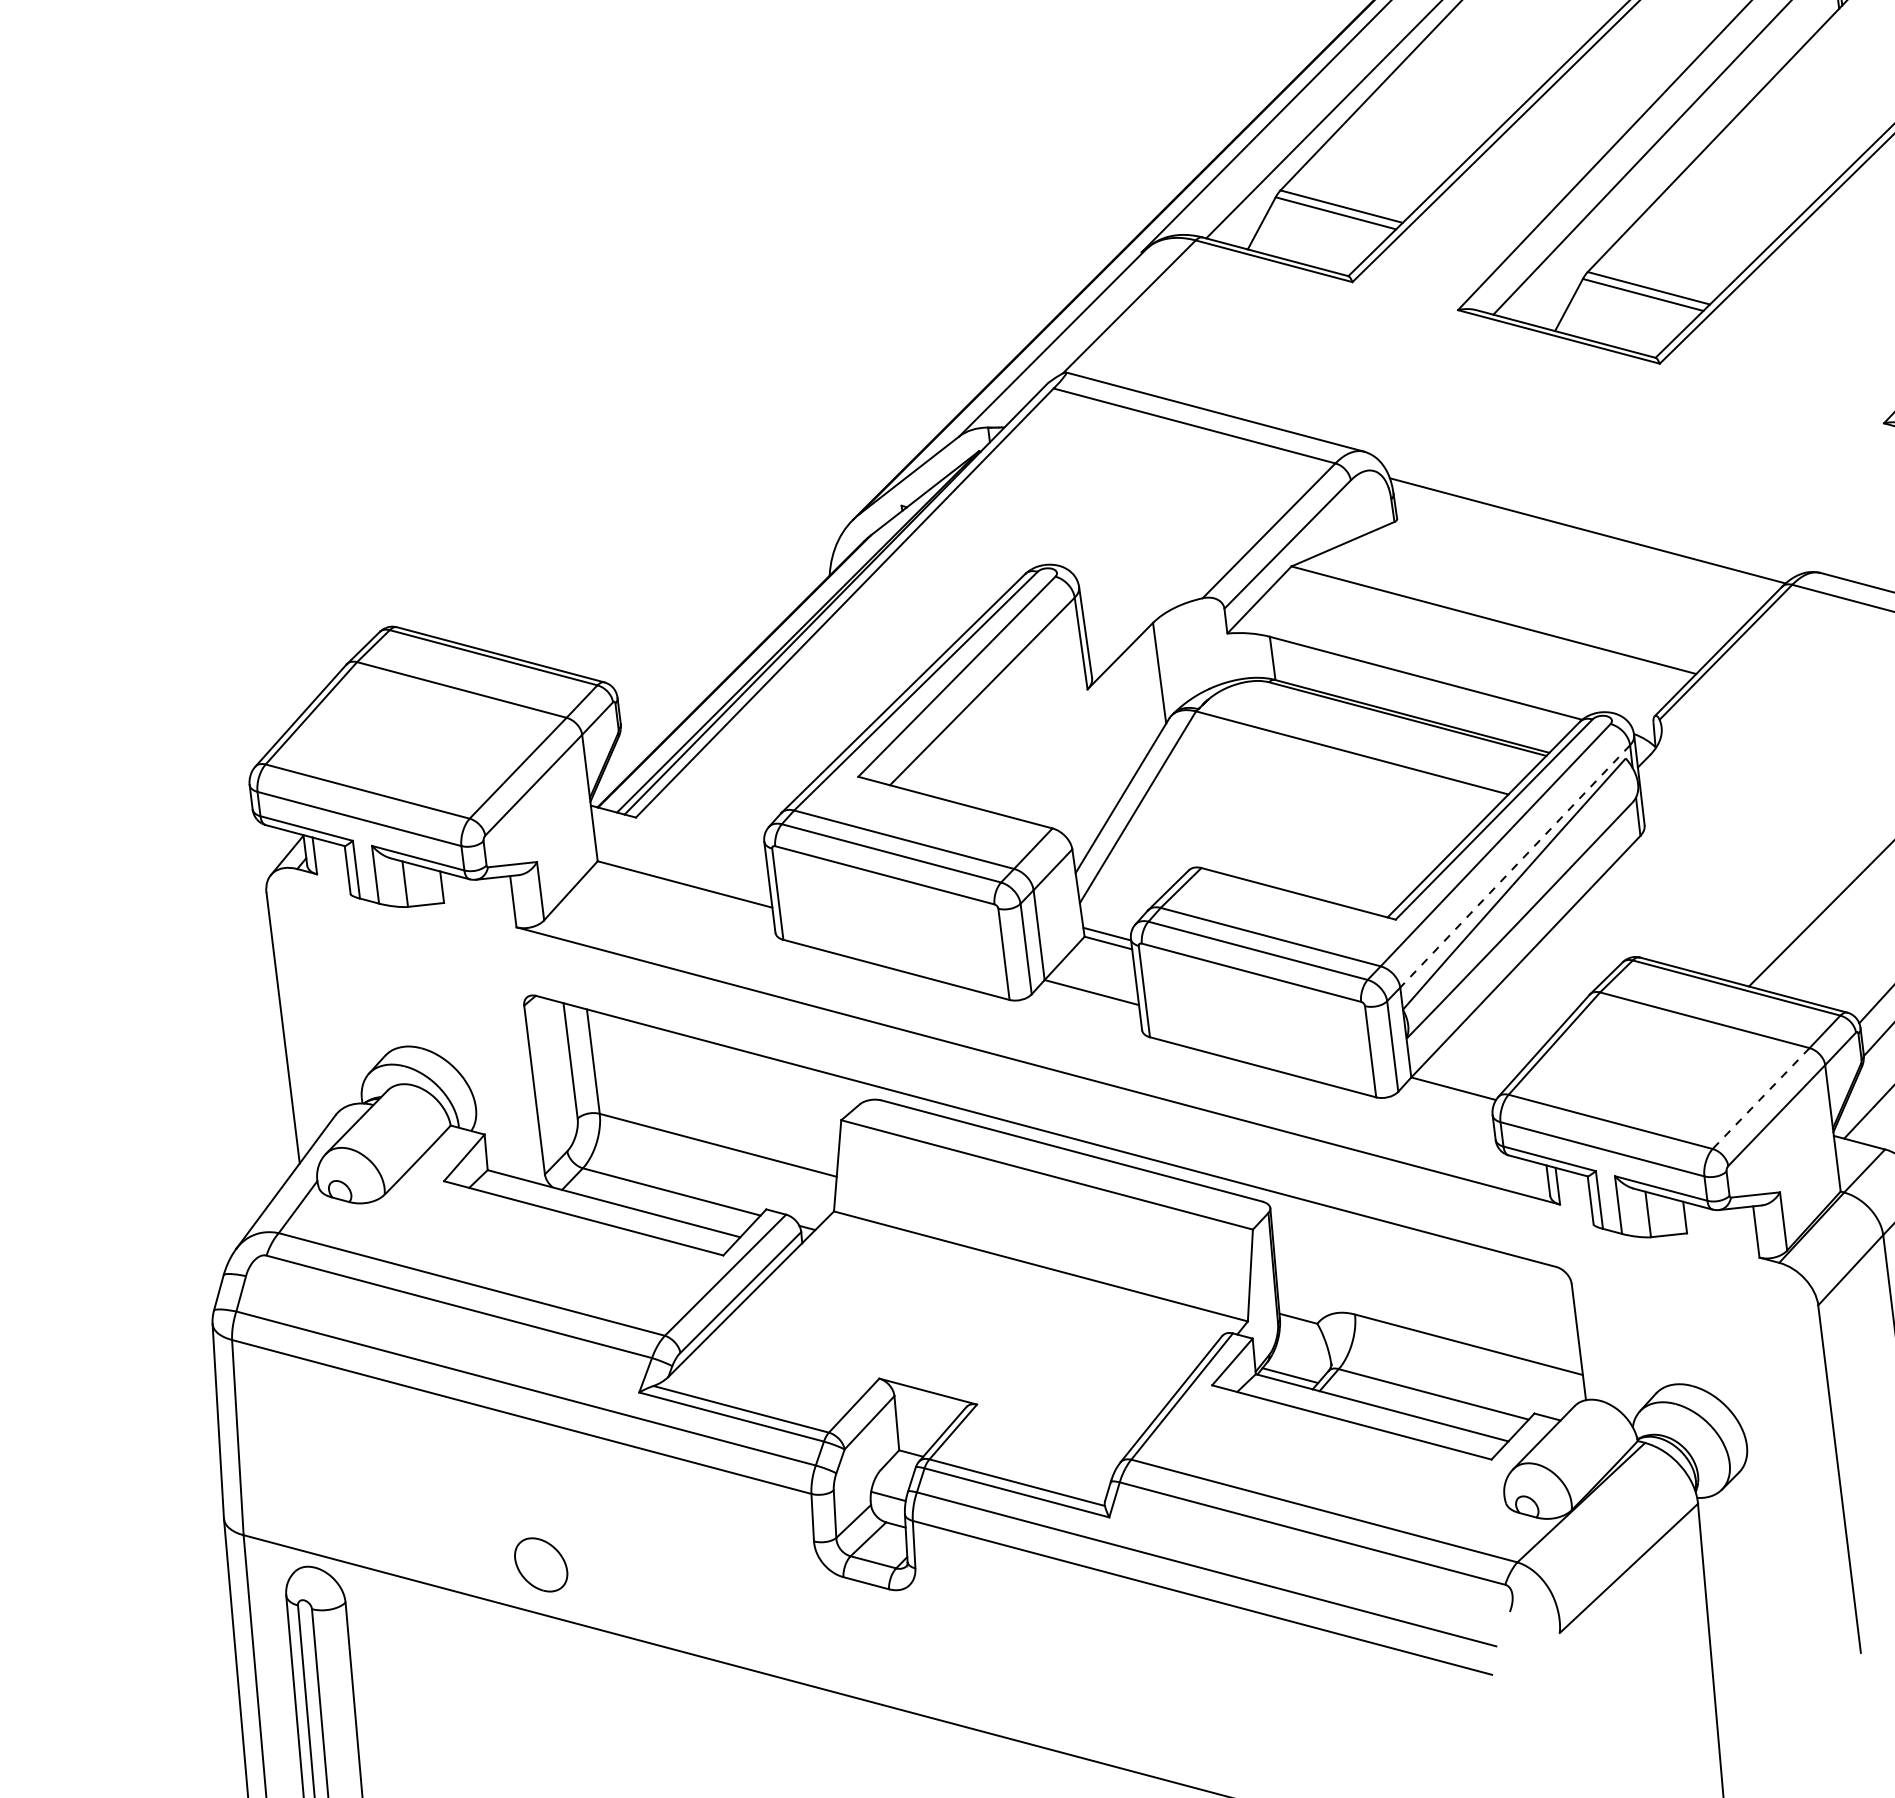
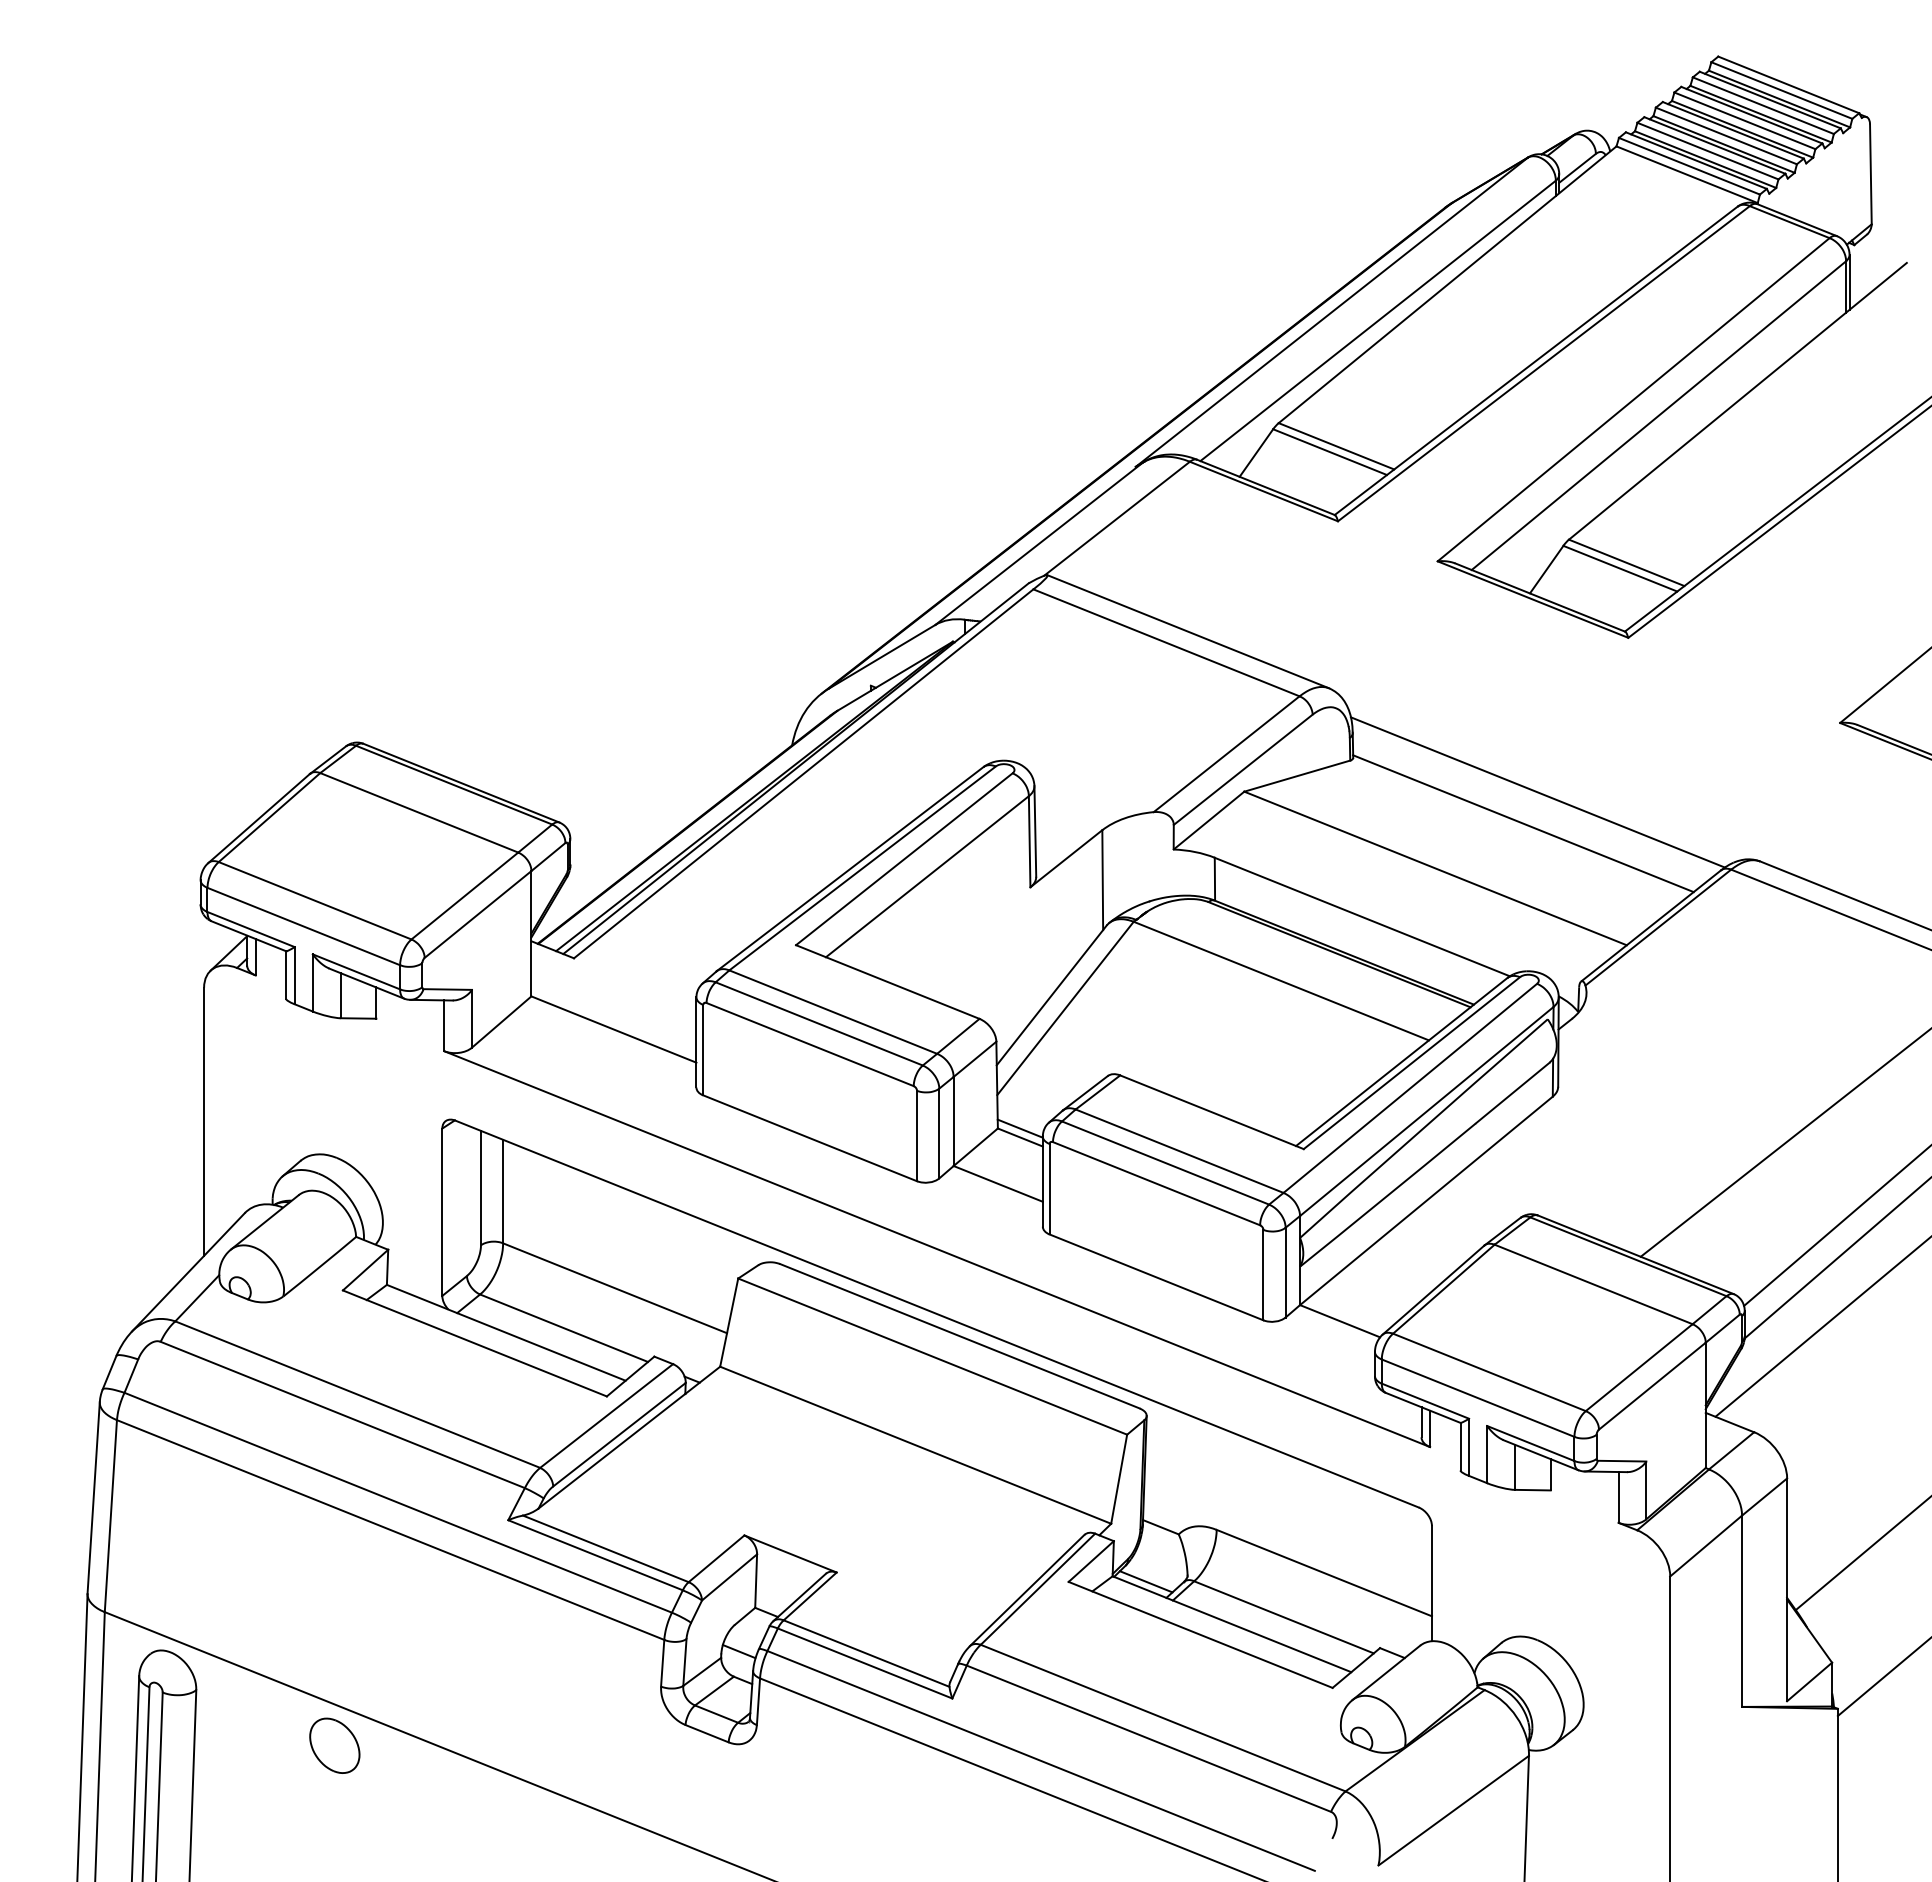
line: (1577, 563) -> (1523, 823), added
line: (1514, 866) -> (1426, 1111), dashed -> solid
line: (1761, 1098) -> (1639, 1367), dashed -> solid
part: (540, 1564) -> (334, 1745), moved

